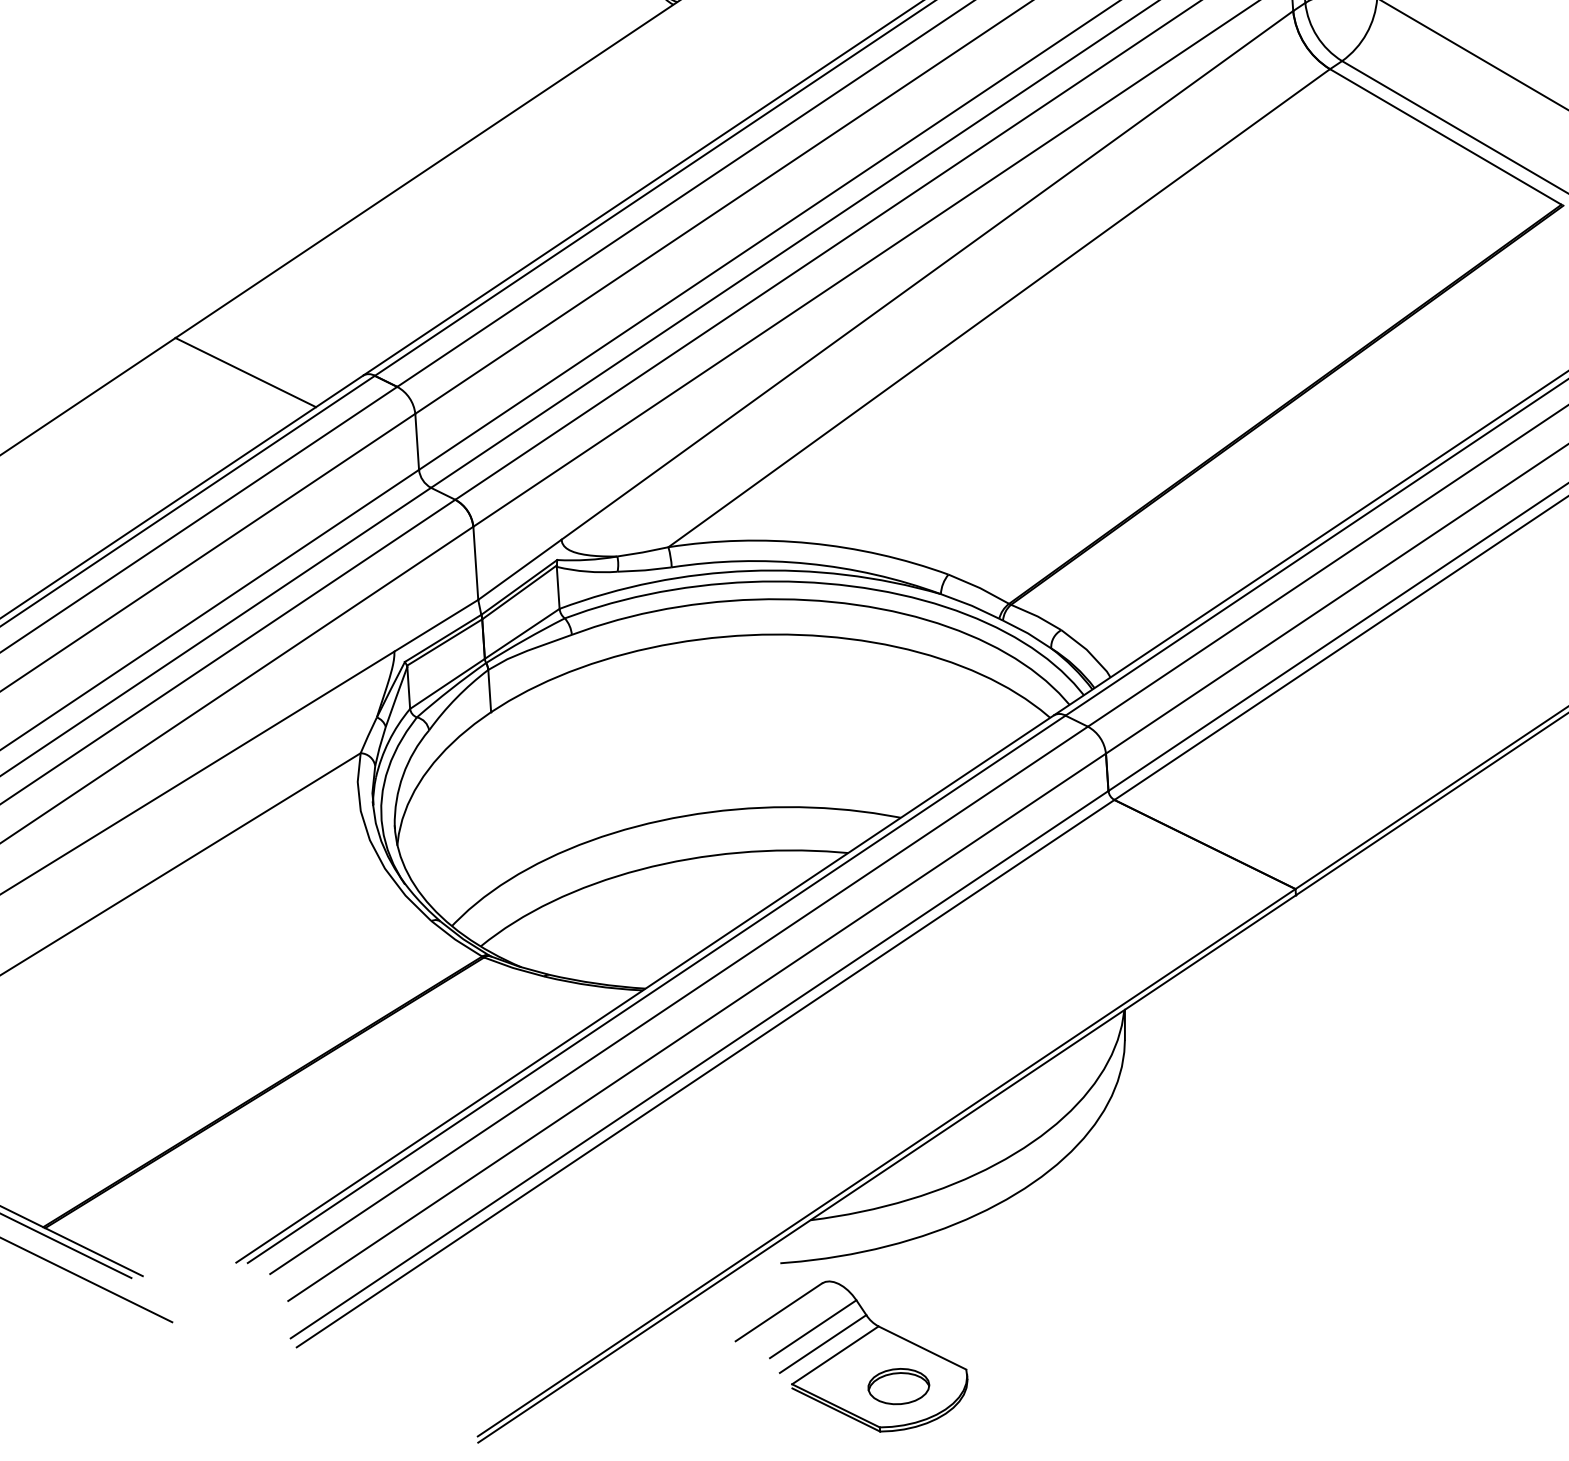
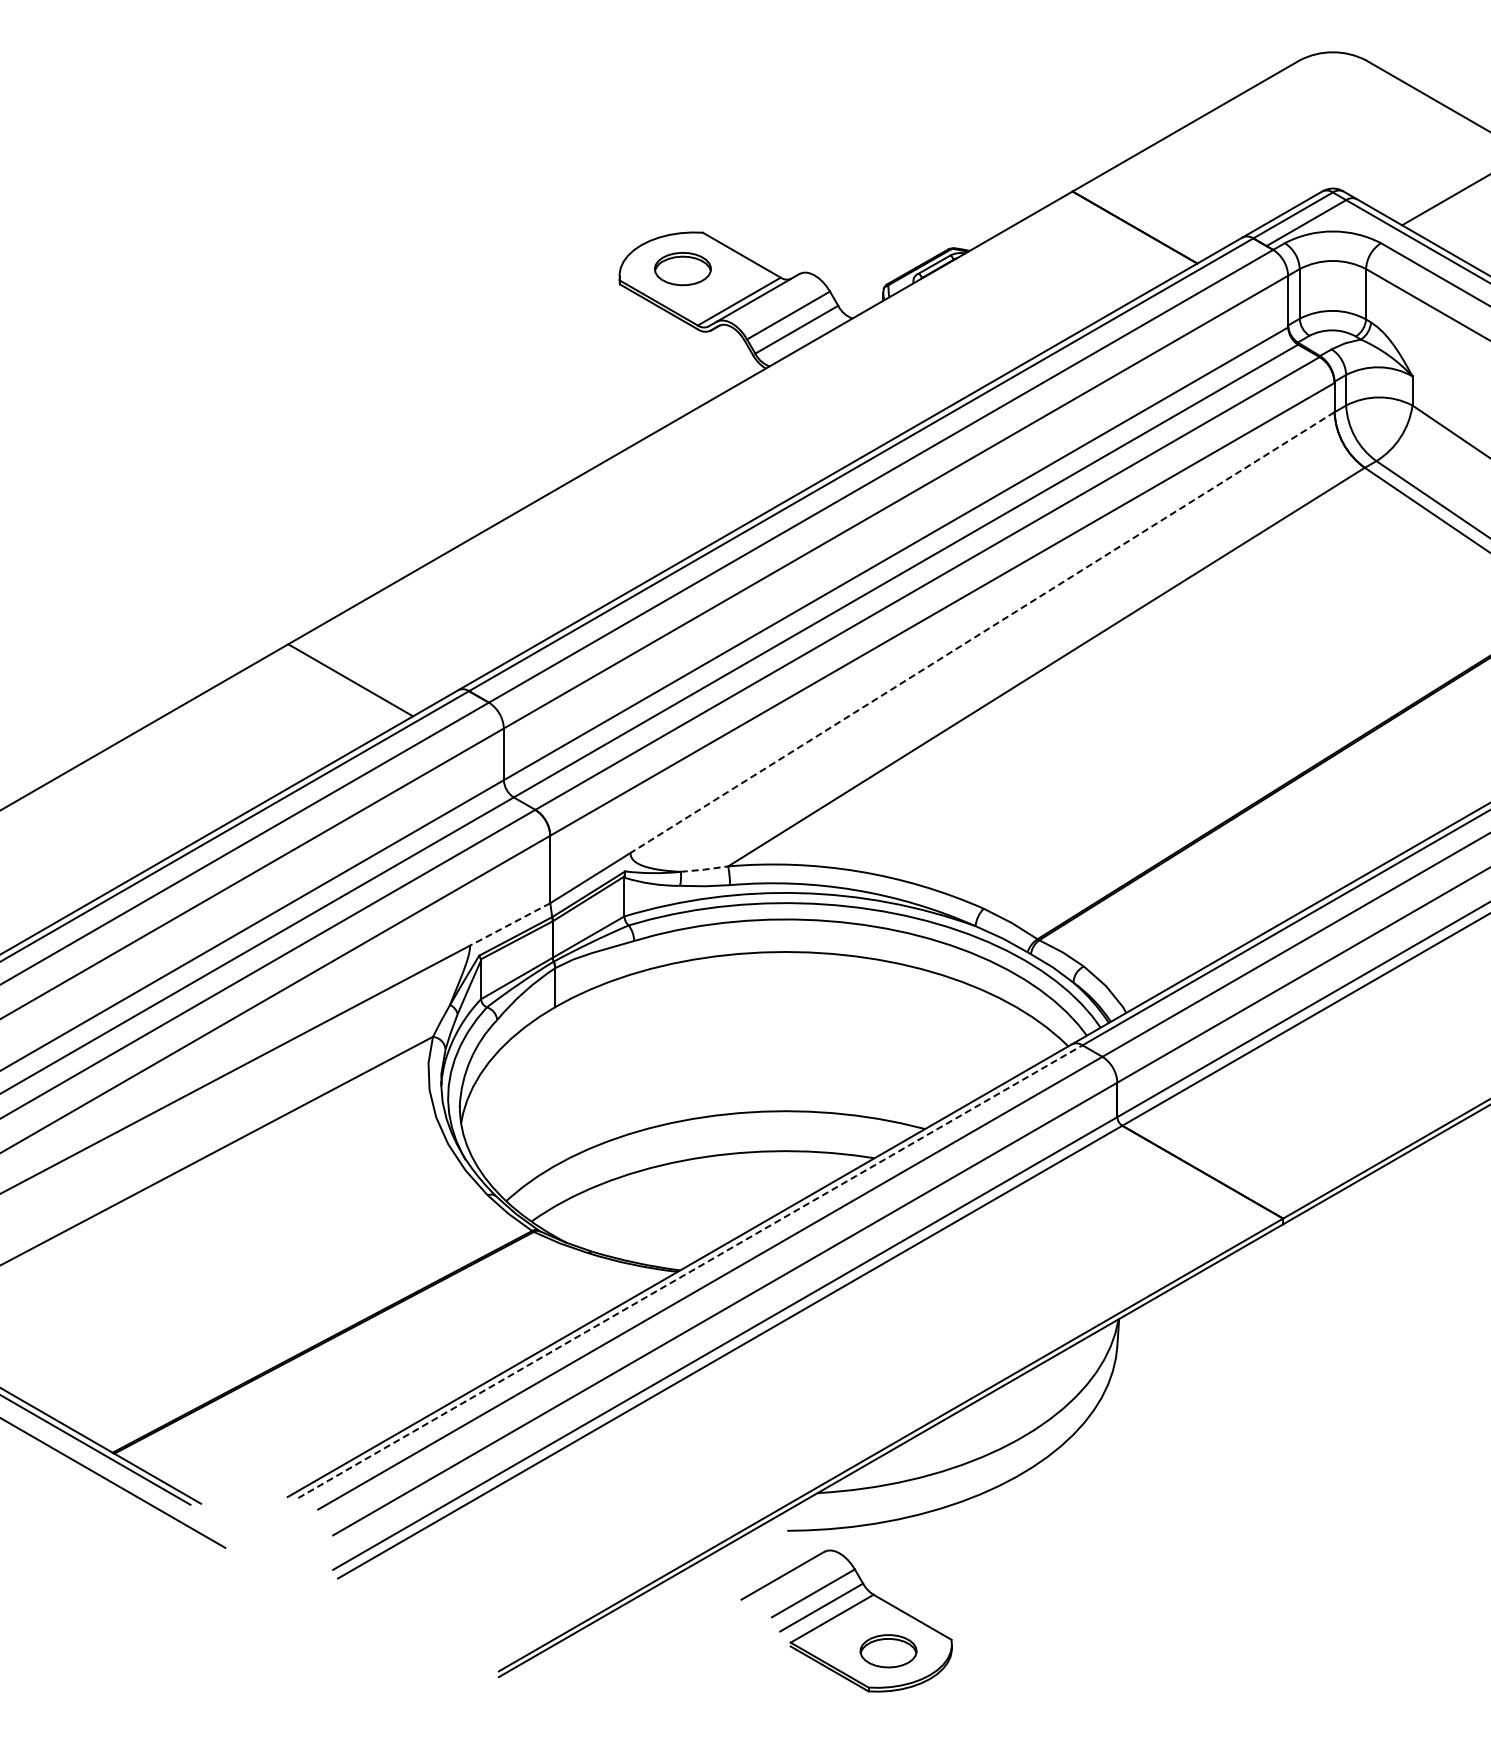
line: (927, 275) -> (982, 632), solid -> dashed
line: (642, 552) -> (704, 869), solid -> dashed
line: (435, 625) -> (509, 924), solid -> dashed
line: (656, 989) -> (690, 1271), solid -> dashed

